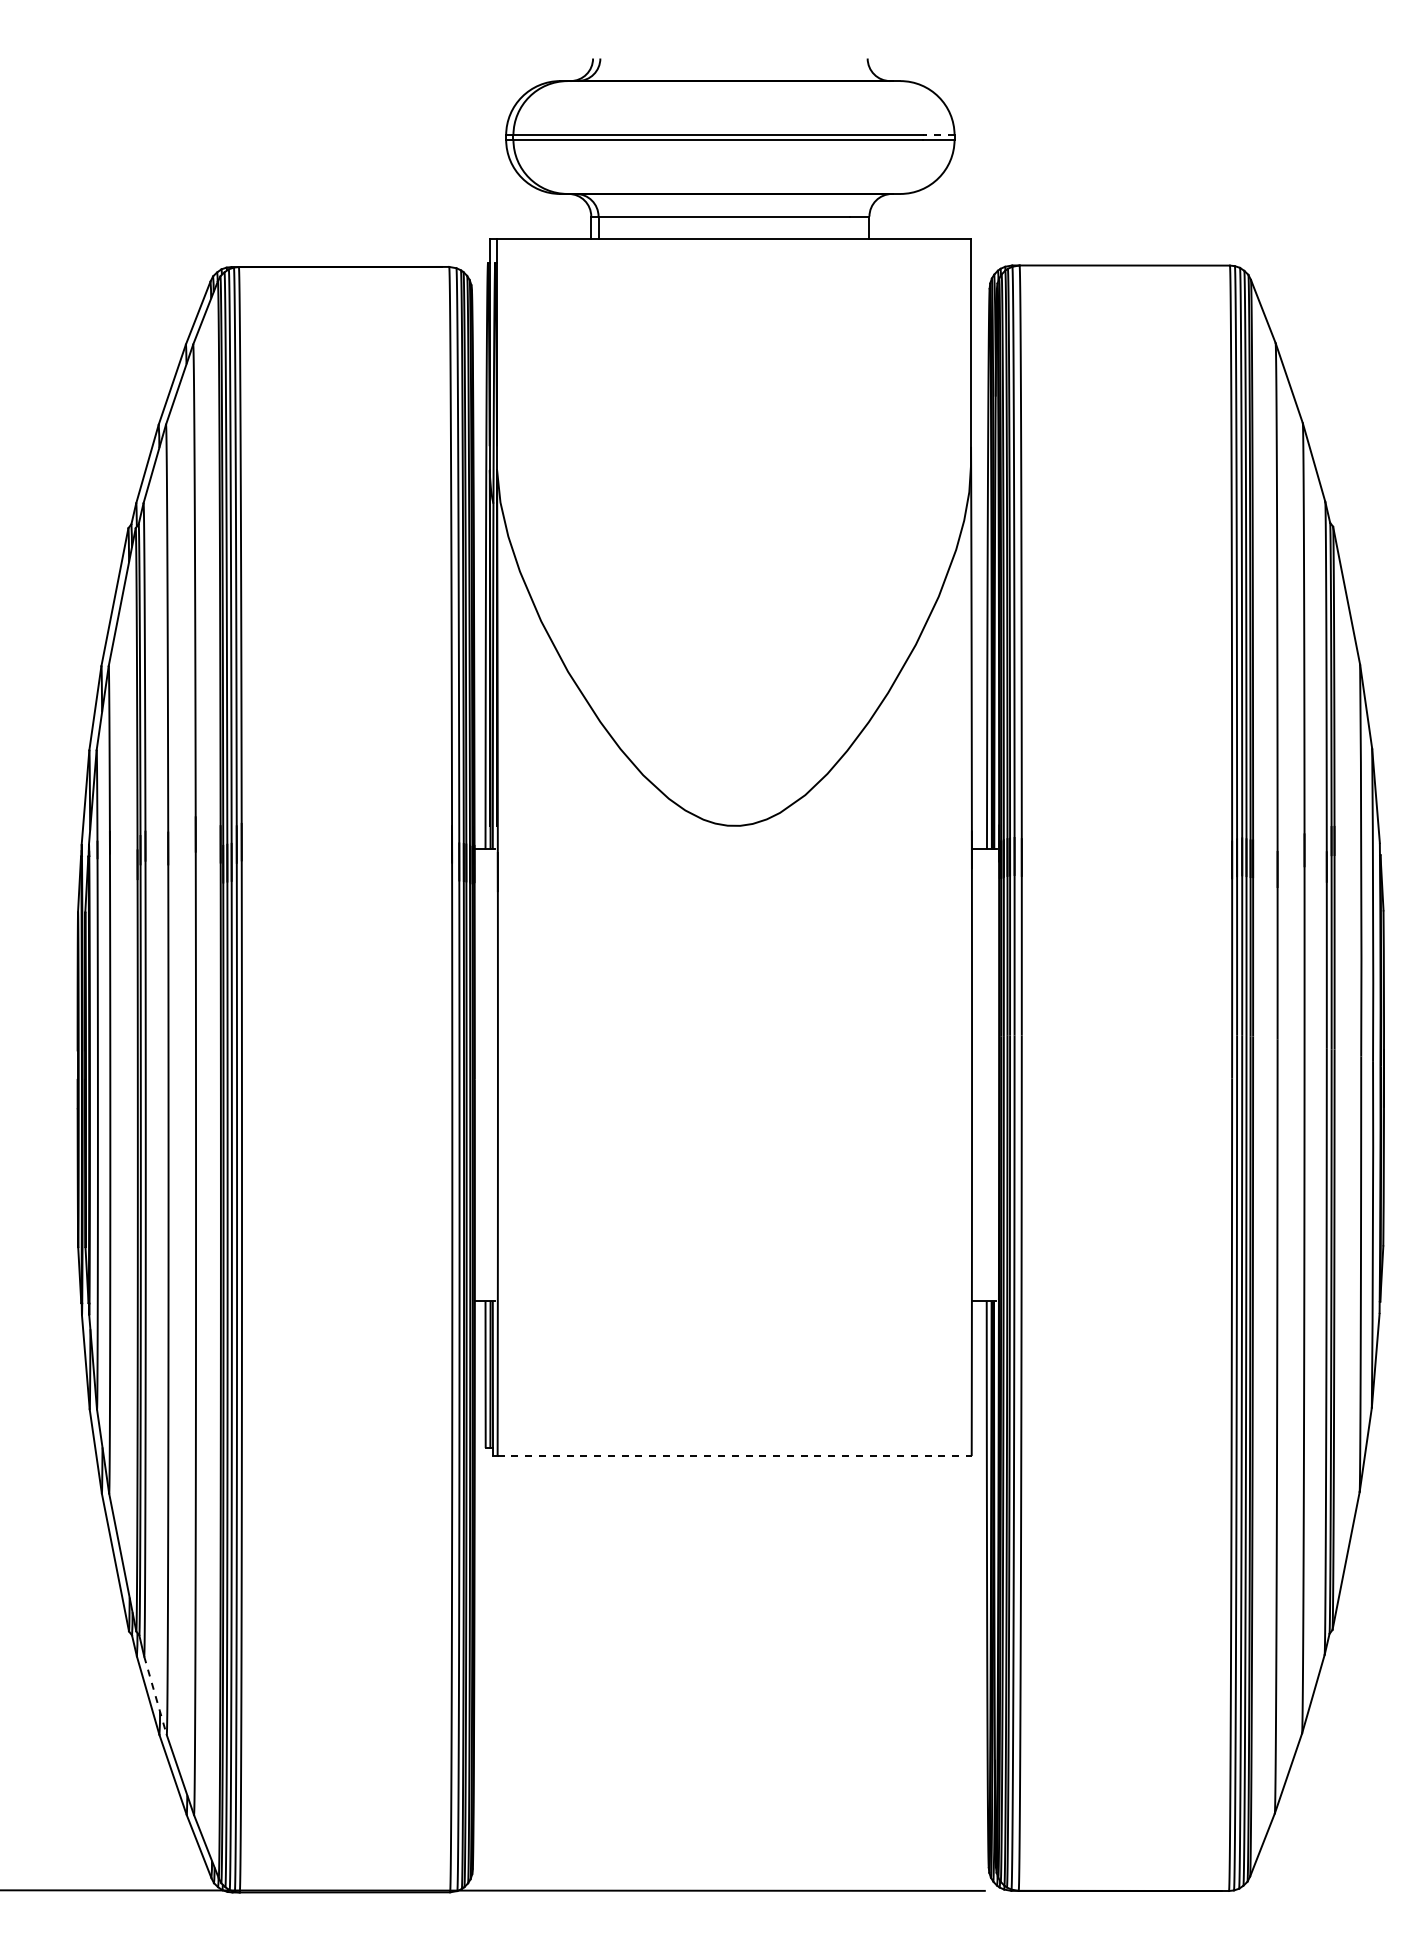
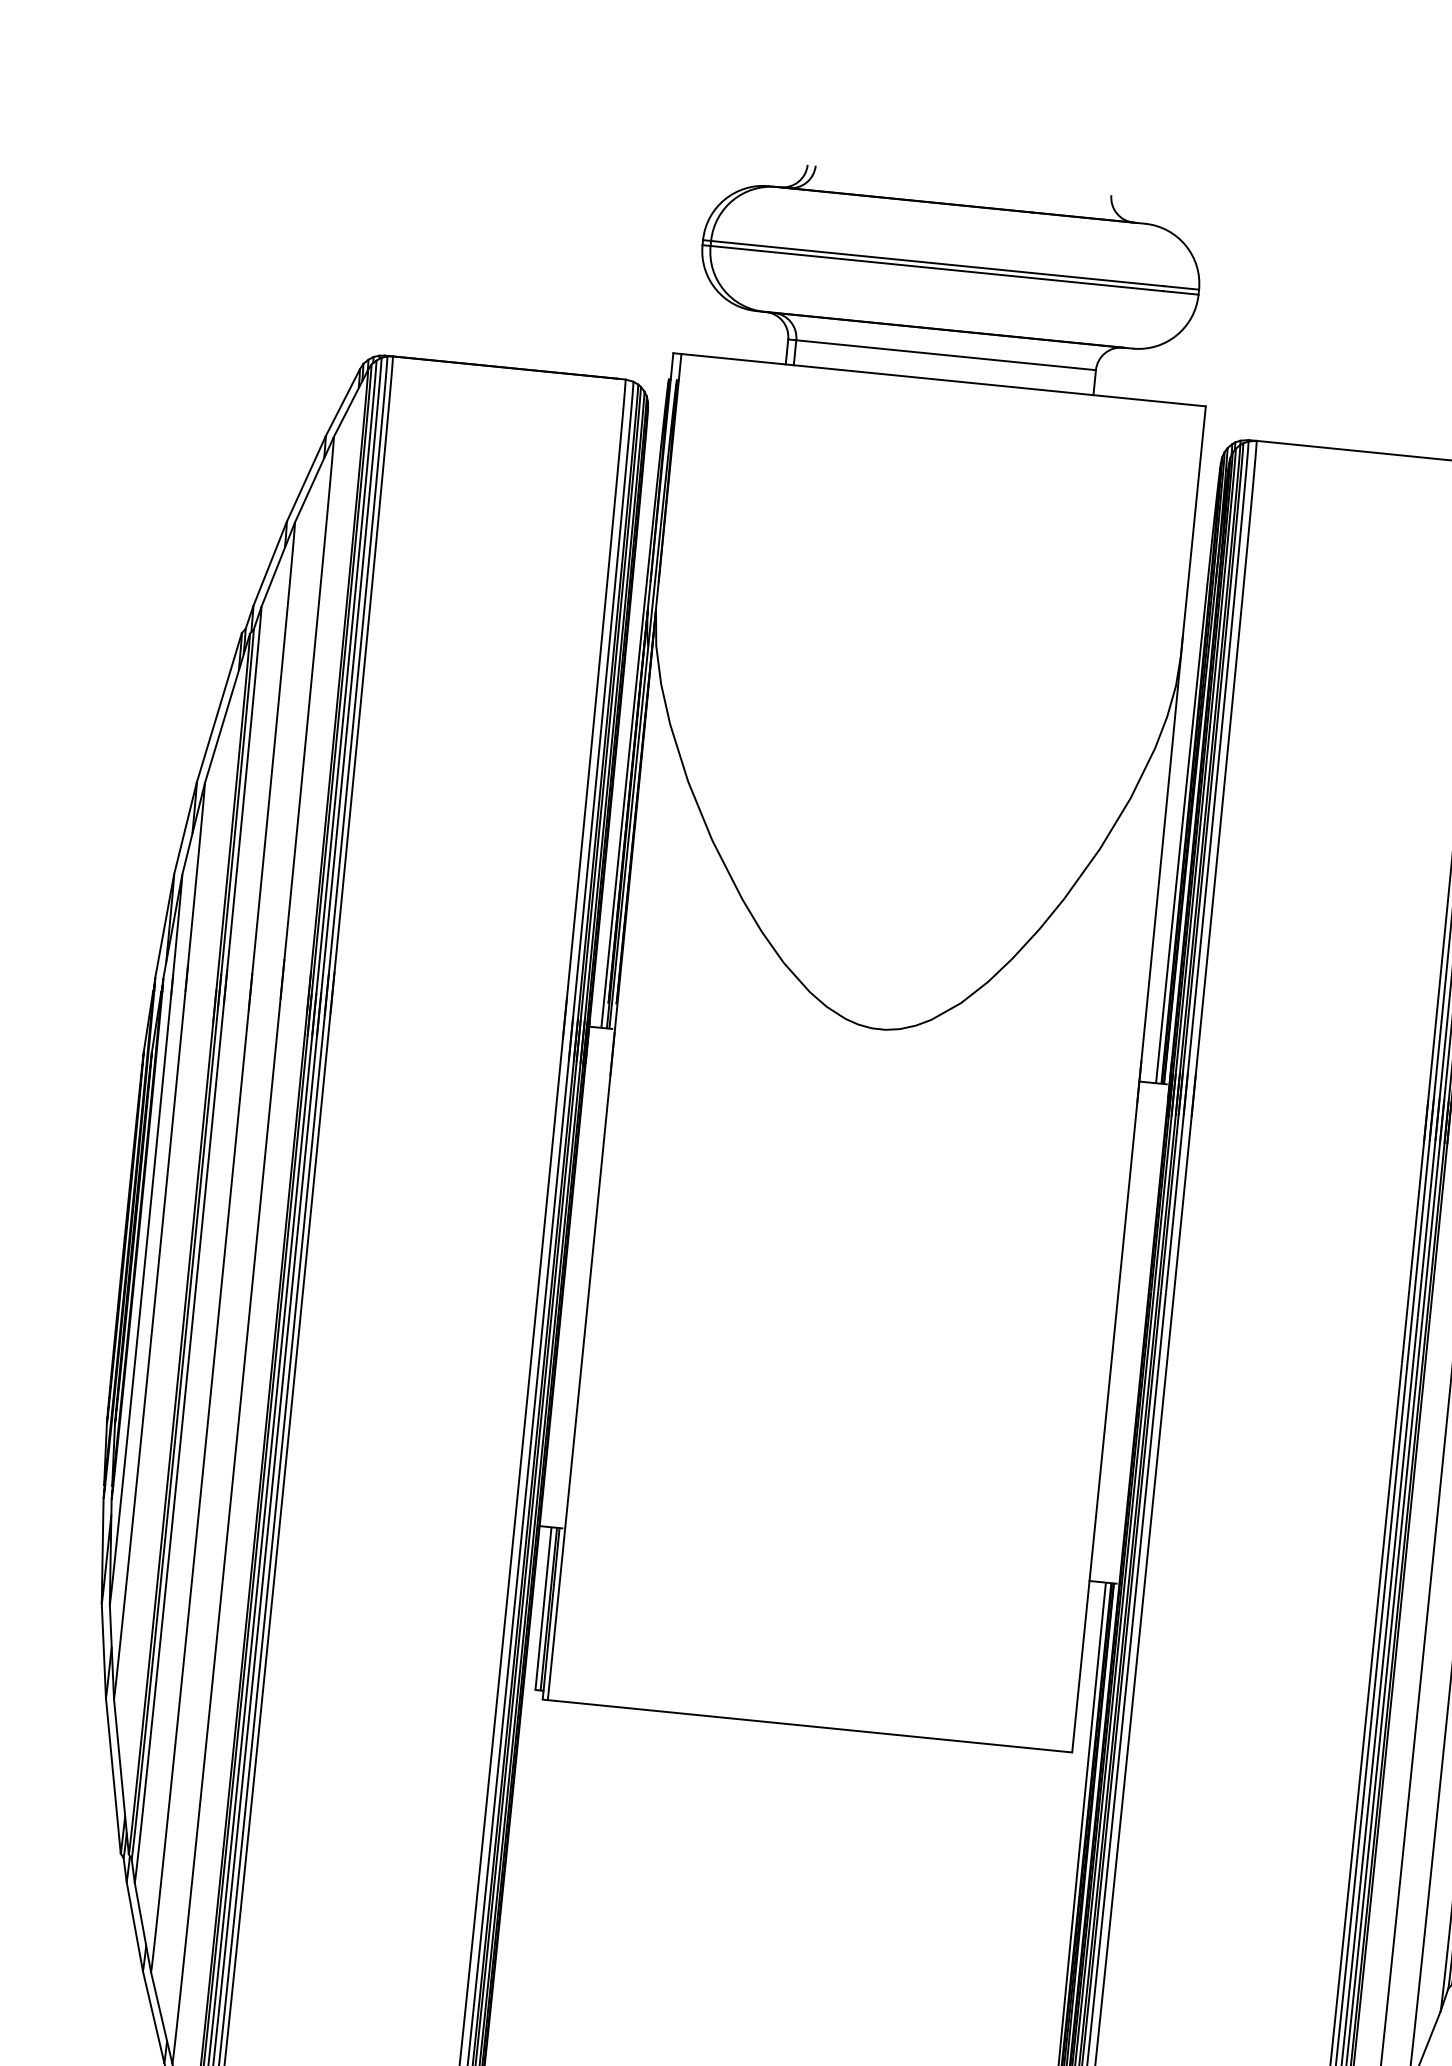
line: (938, 135) -> (1181, 288), dashed -> solid
line: (735, 1456) -> (810, 1726), dashed -> solid
line: (155, 1695) -> (142, 1927), dashed -> solid

